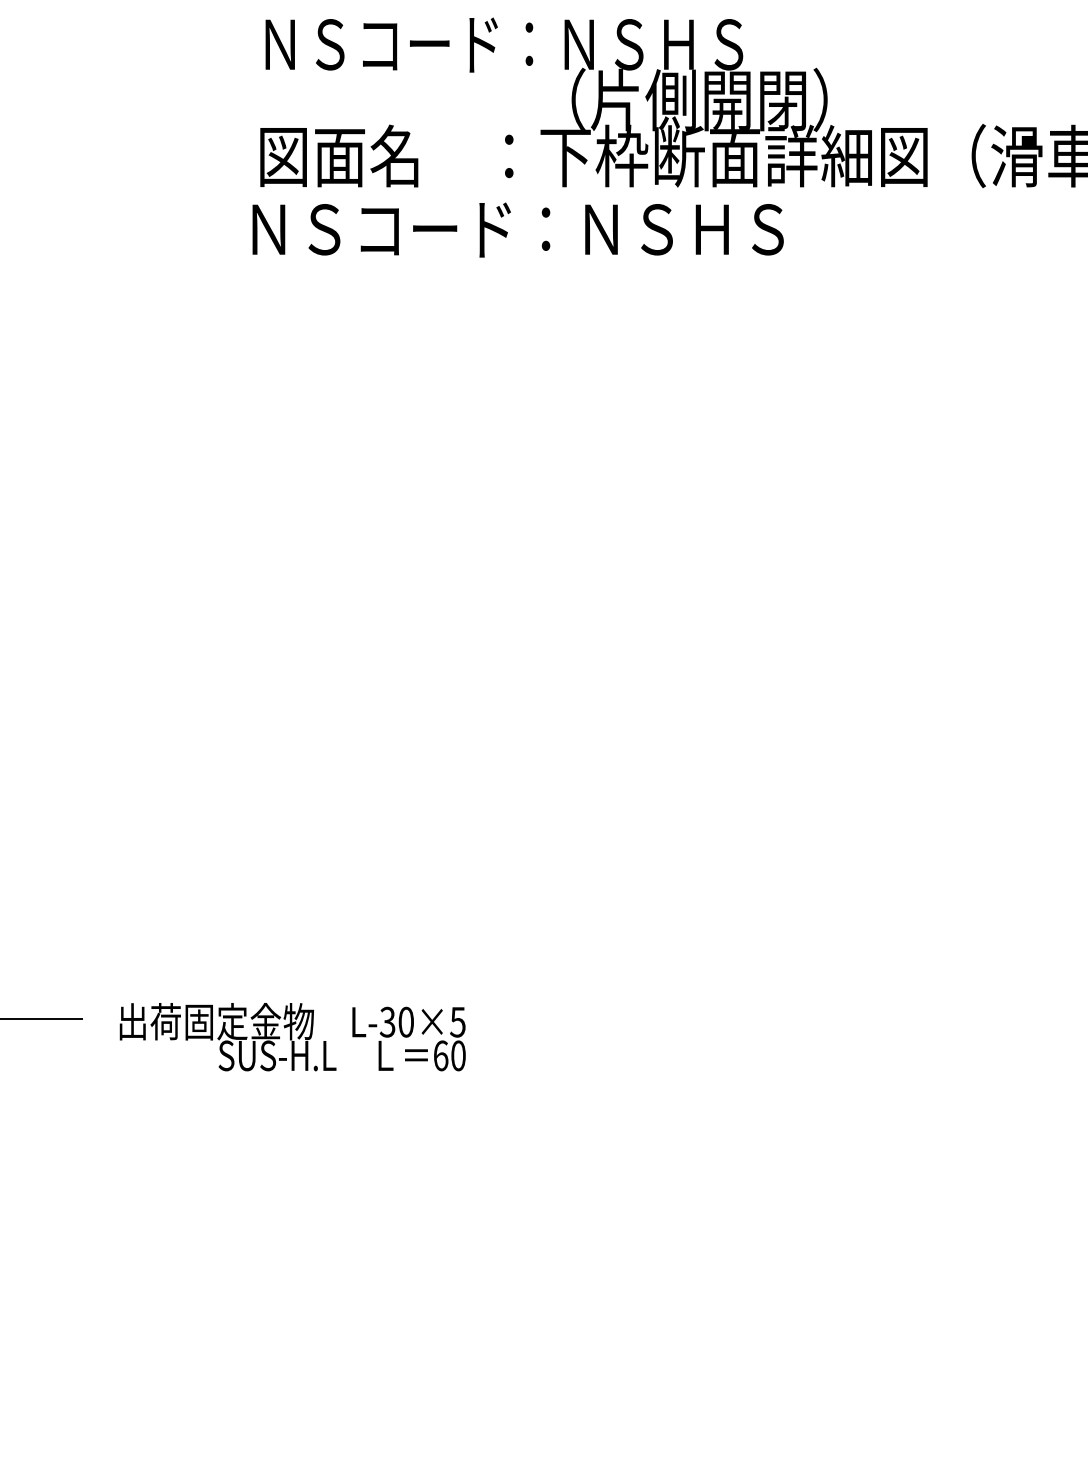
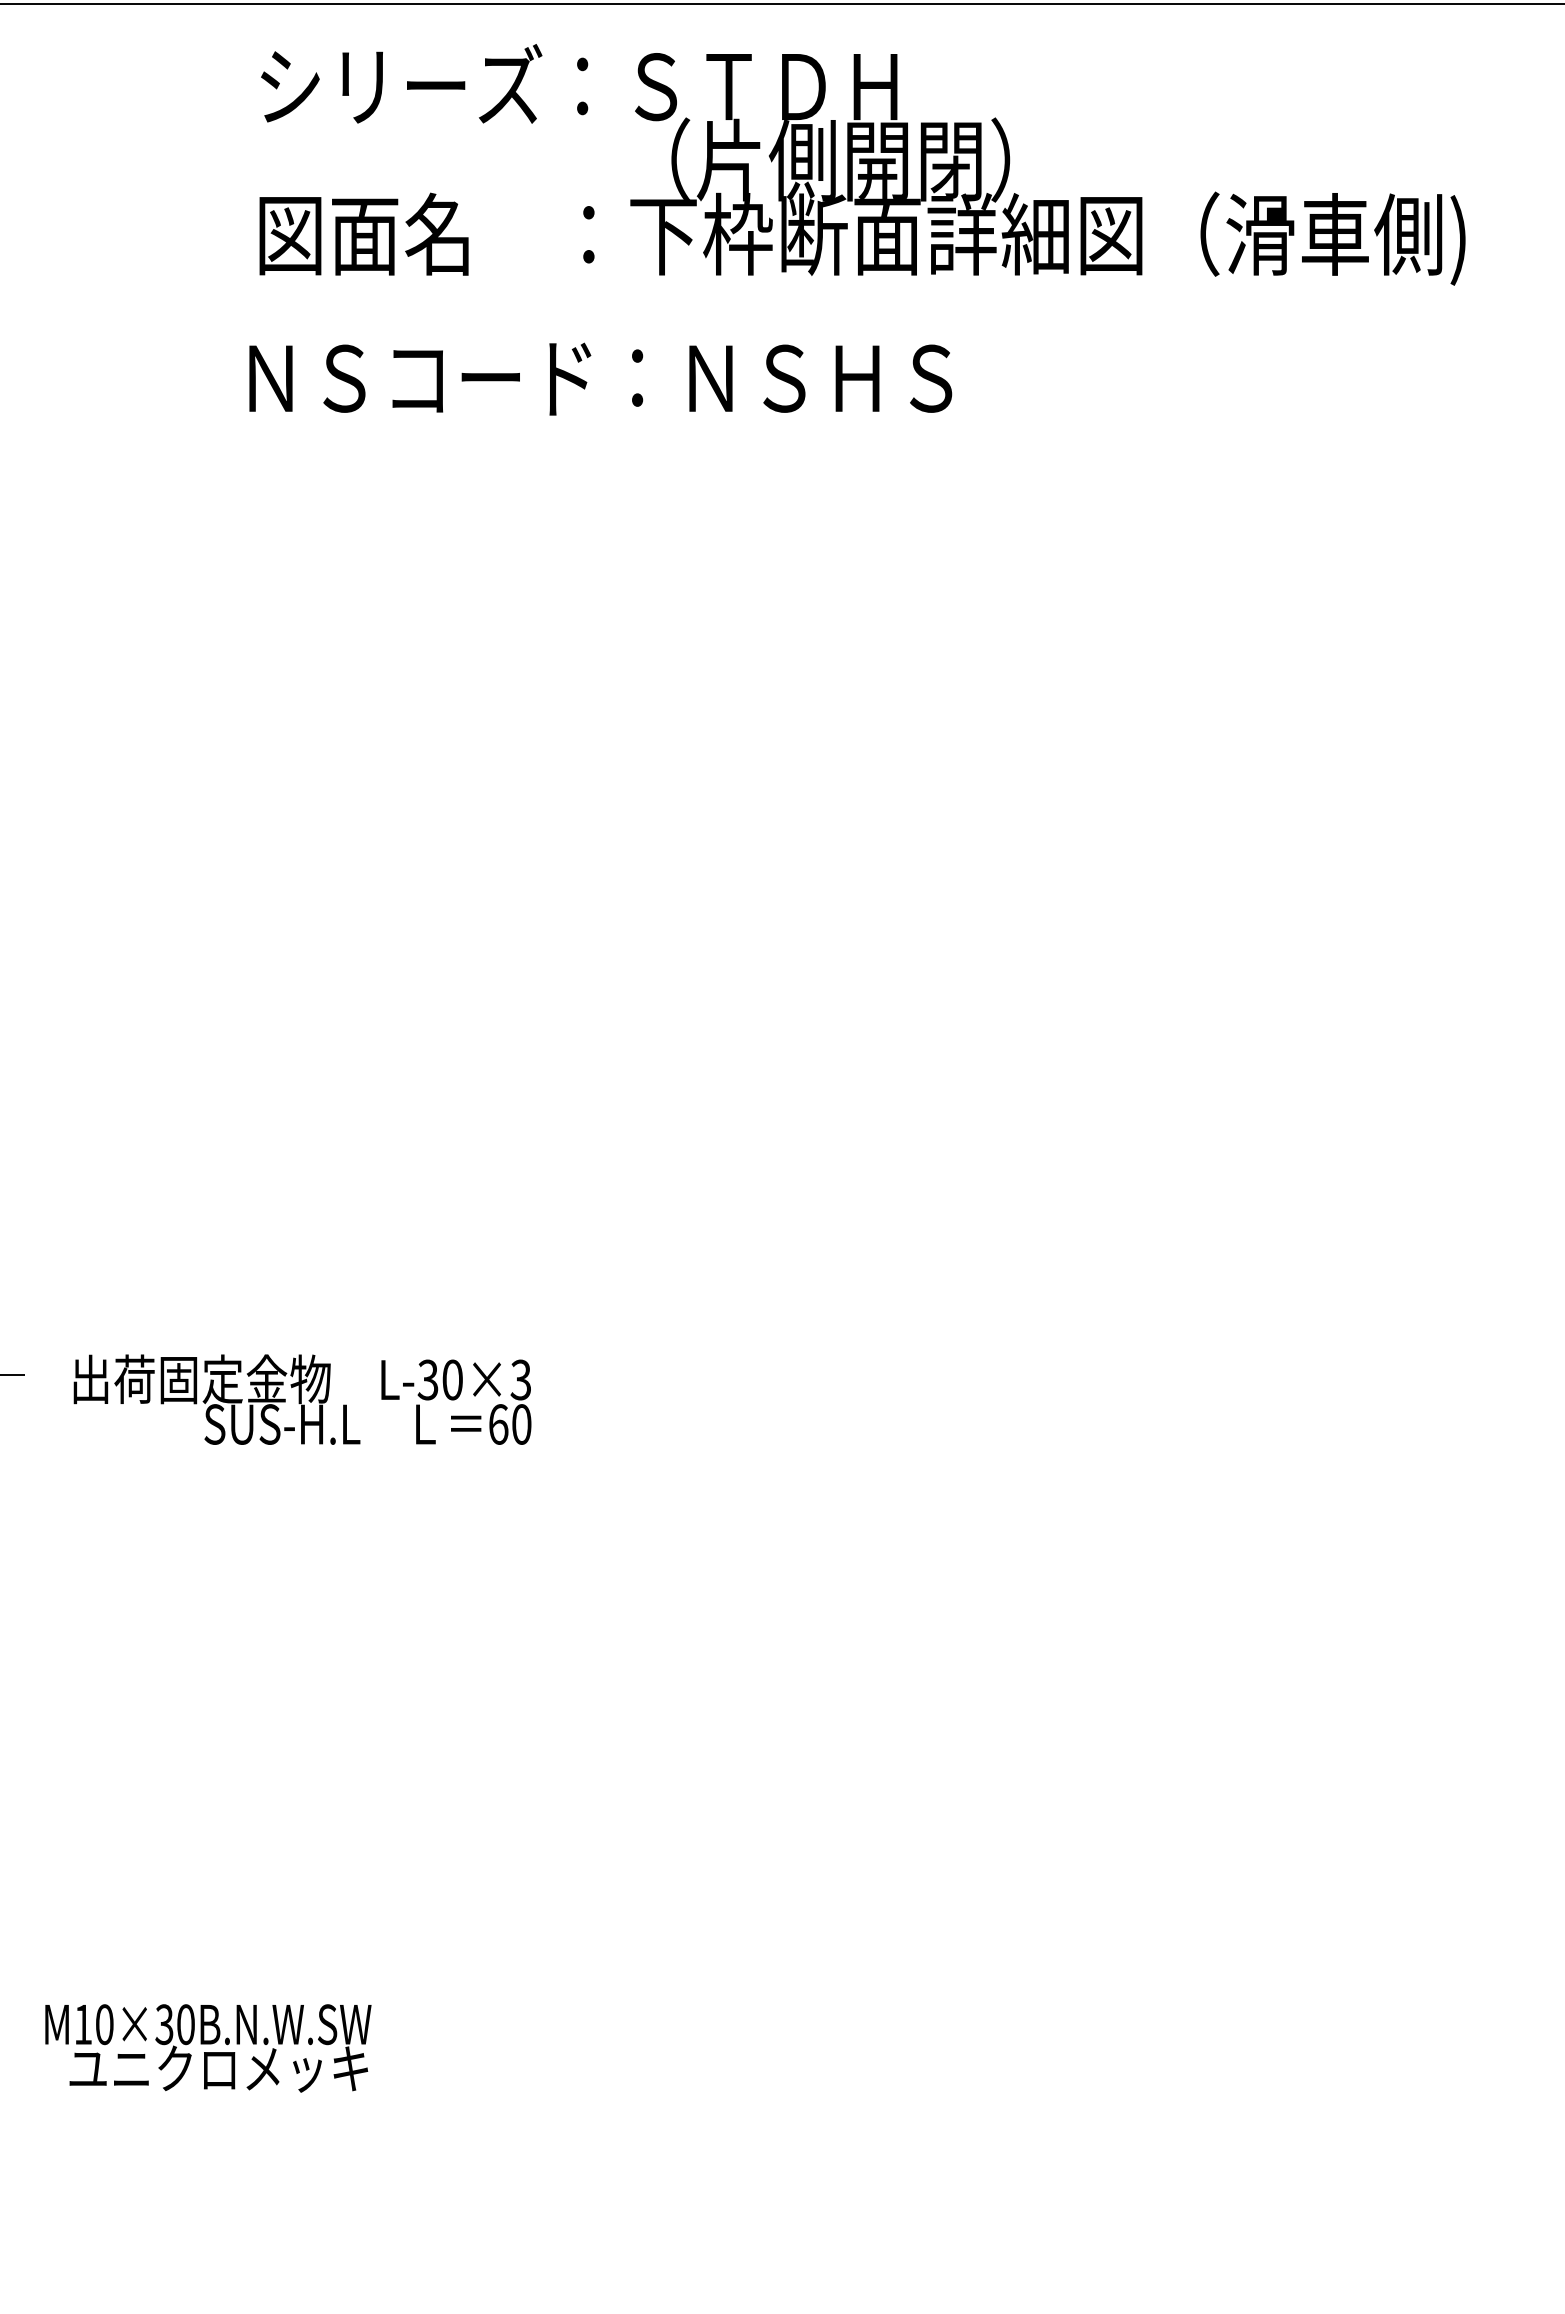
text: (502, 42) -> (579, 83), ＮＳコード：ＮＳＨＳ -> シリーズ：ＳＴＤＨ
text: (518, 229) -> (600, 378), moved
text: (457, 1021) -> (520, 1379), L-30×5 -> L-30×3

